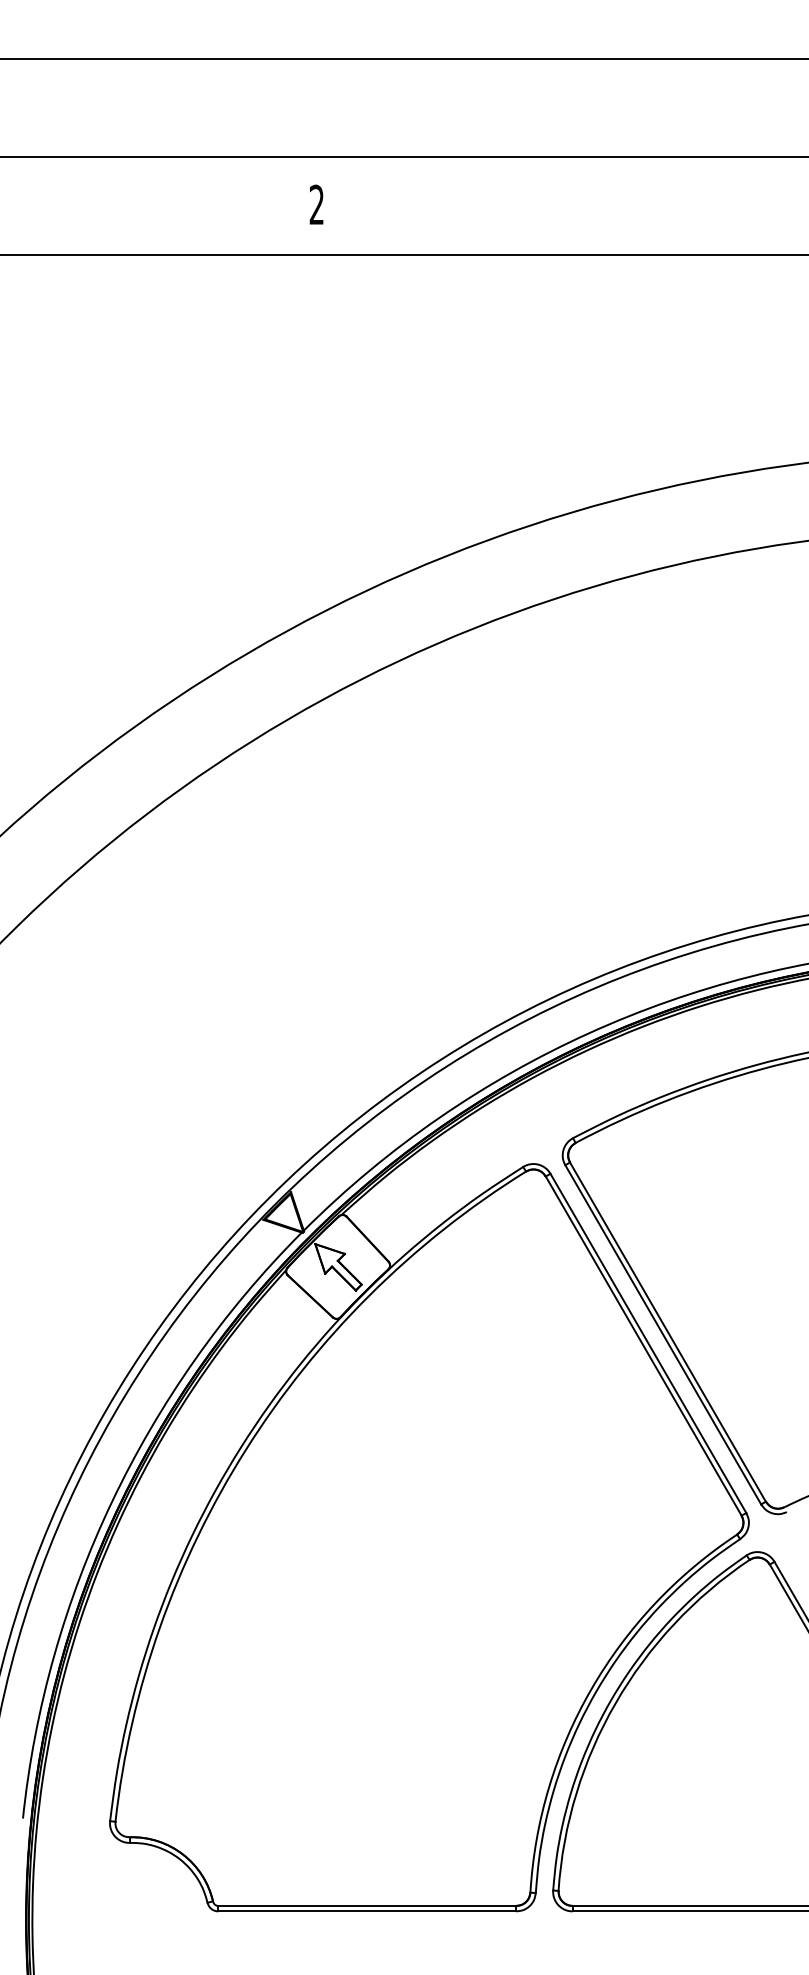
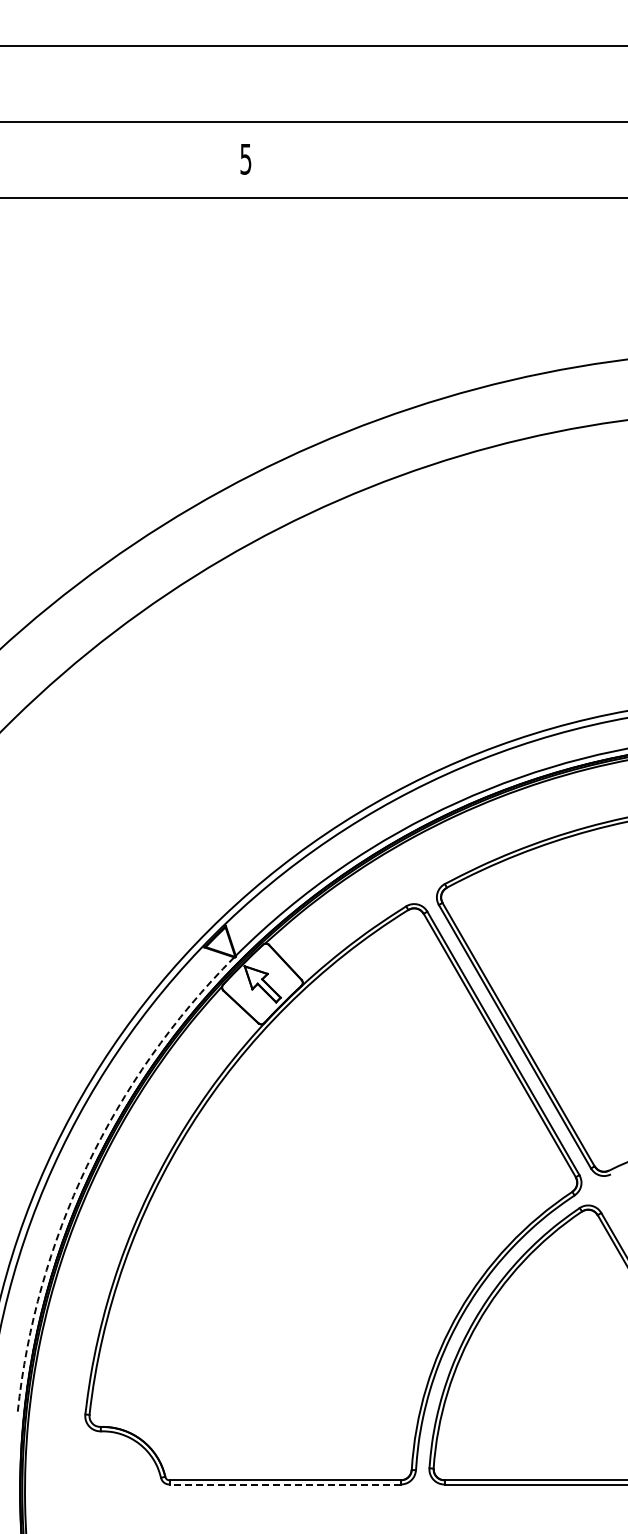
text: (316, 203) -> (245, 158), 2 -> 5
arc: (111, 1501) -> (86, 1166), solid -> dashed
line: (367, 1911) -> (285, 1484), solid -> dashed

